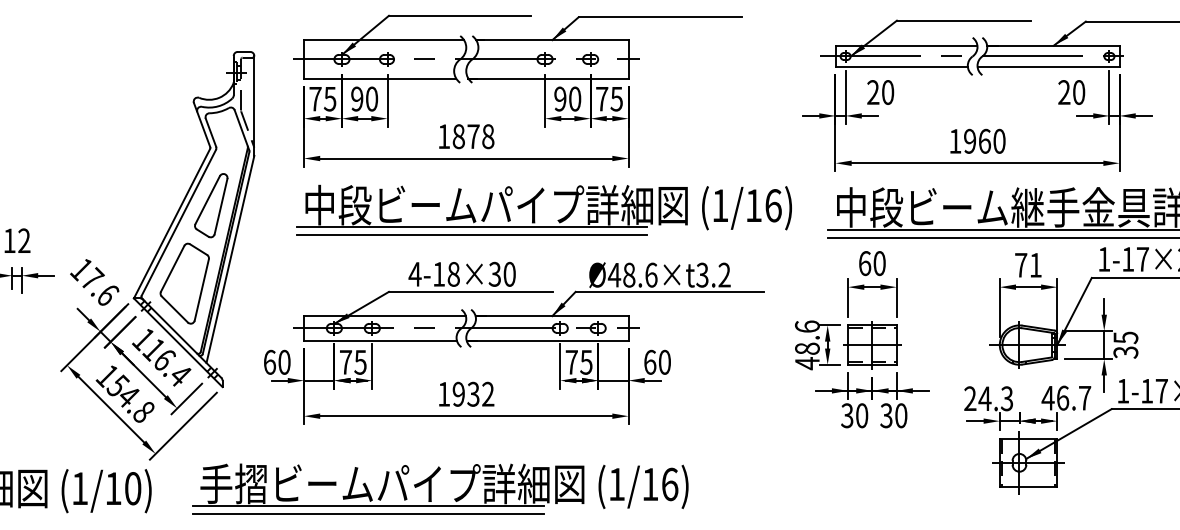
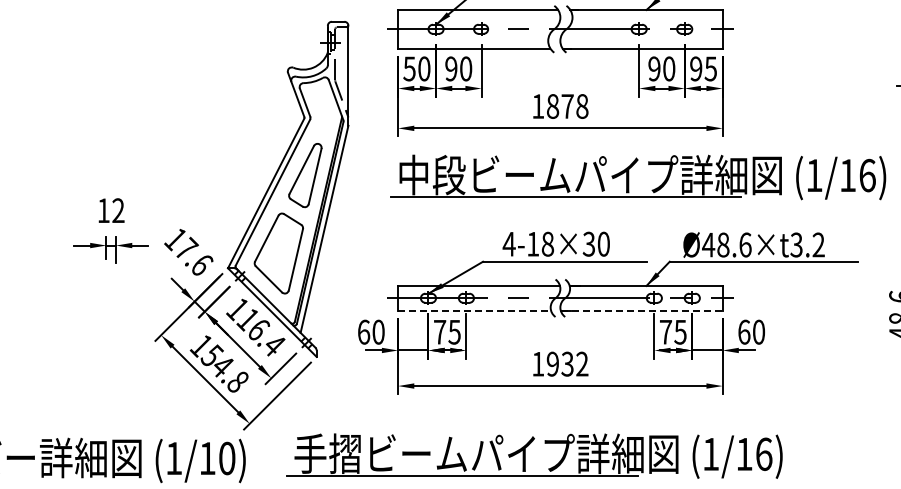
text: (322, 98) -> (416, 68), 75 -> 50
text: (602, 98) -> (696, 68), 75 -> 95
line: (471, 235) -> (565, 205), removed
line: (380, 340) -> (474, 310), solid -> dashed
line: (547, 340) -> (641, 310), solid -> dashed
line: (368, 514) -> (462, 484), removed

